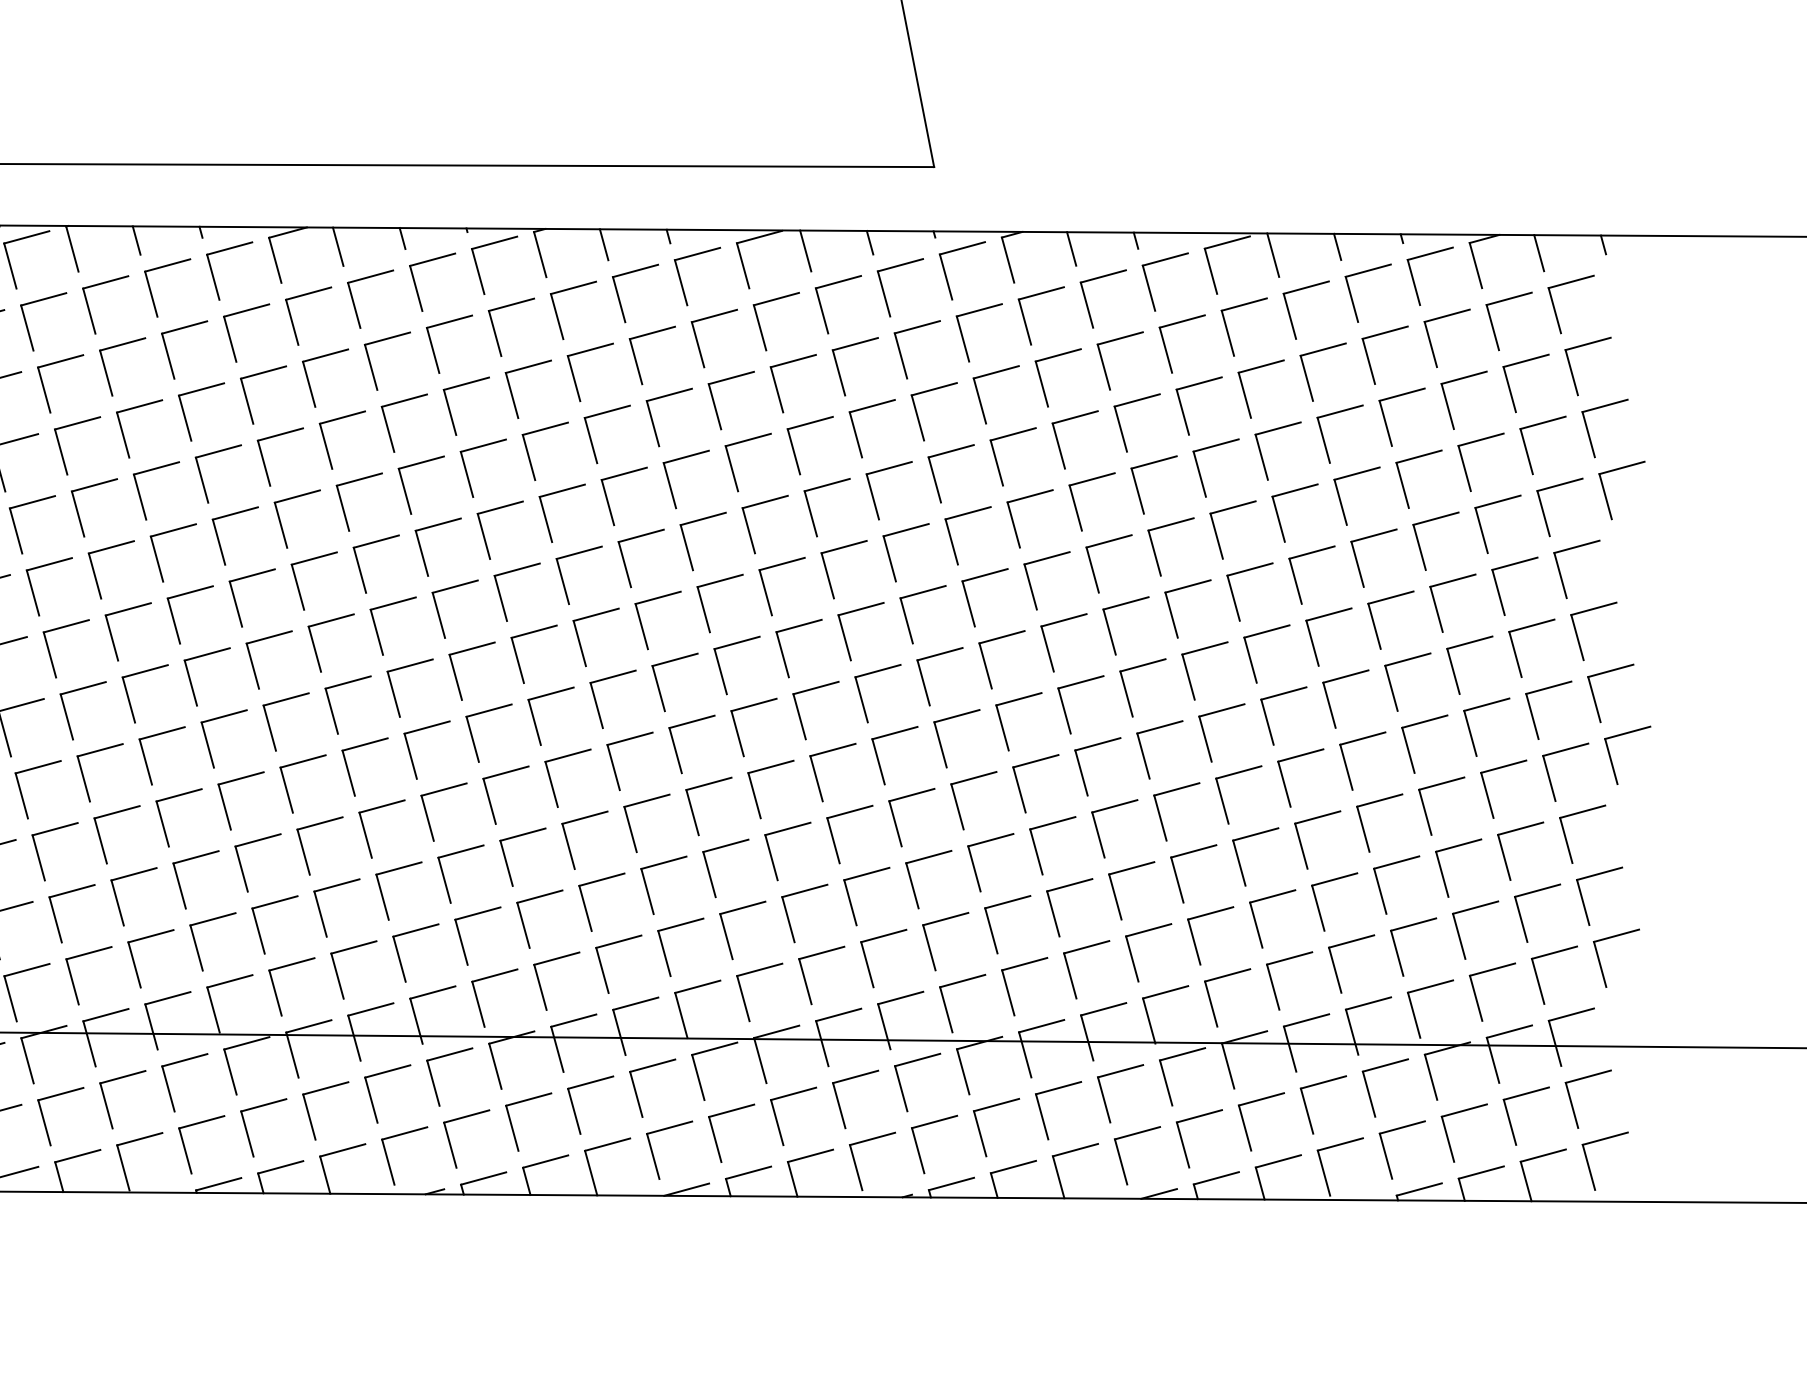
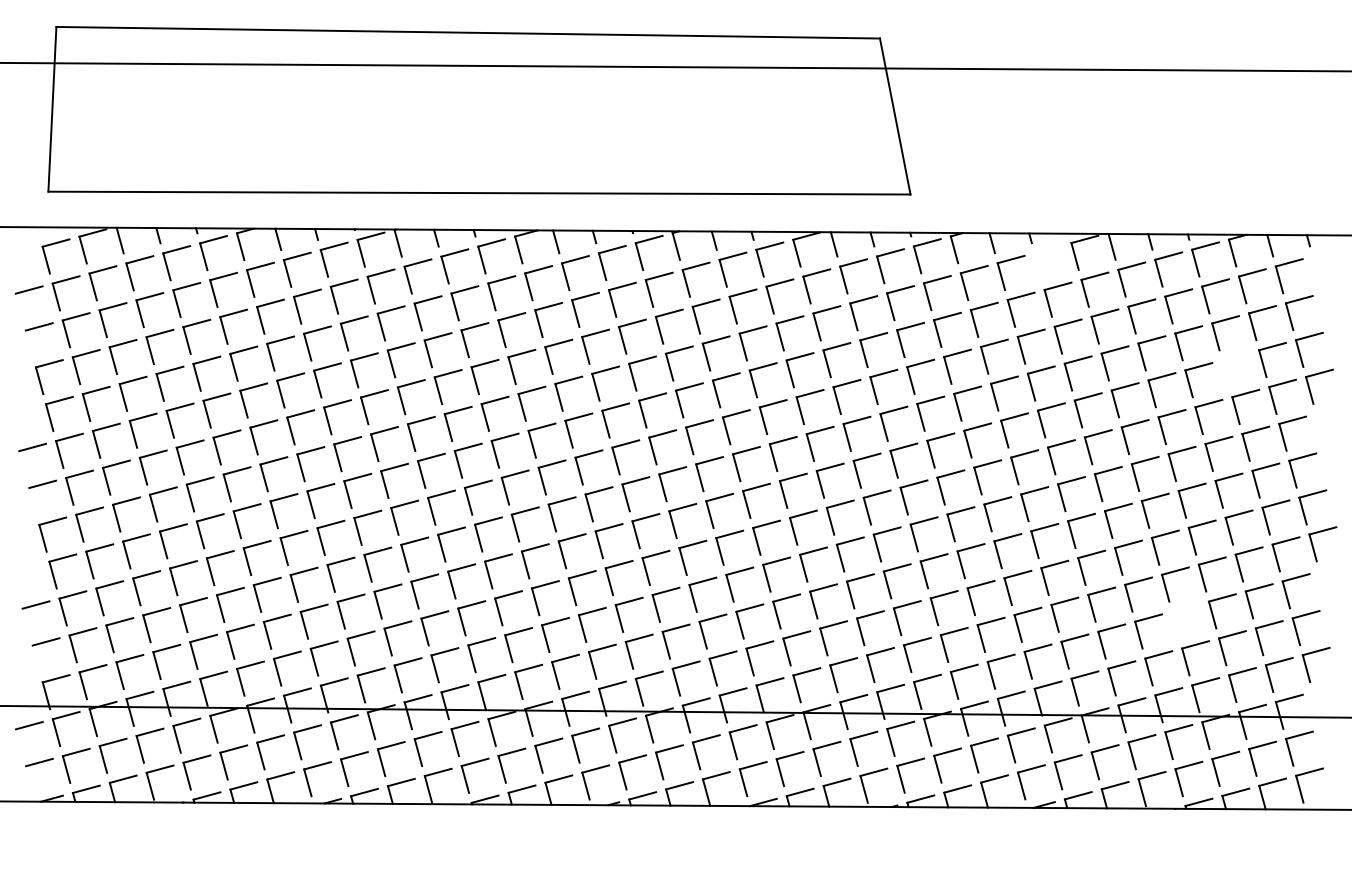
part: (1151, 288) -> (1039, 266), removed
part: (1467, 469) -> (1227, 374), removed
part: (1381, 888) -> (1176, 623), removed

